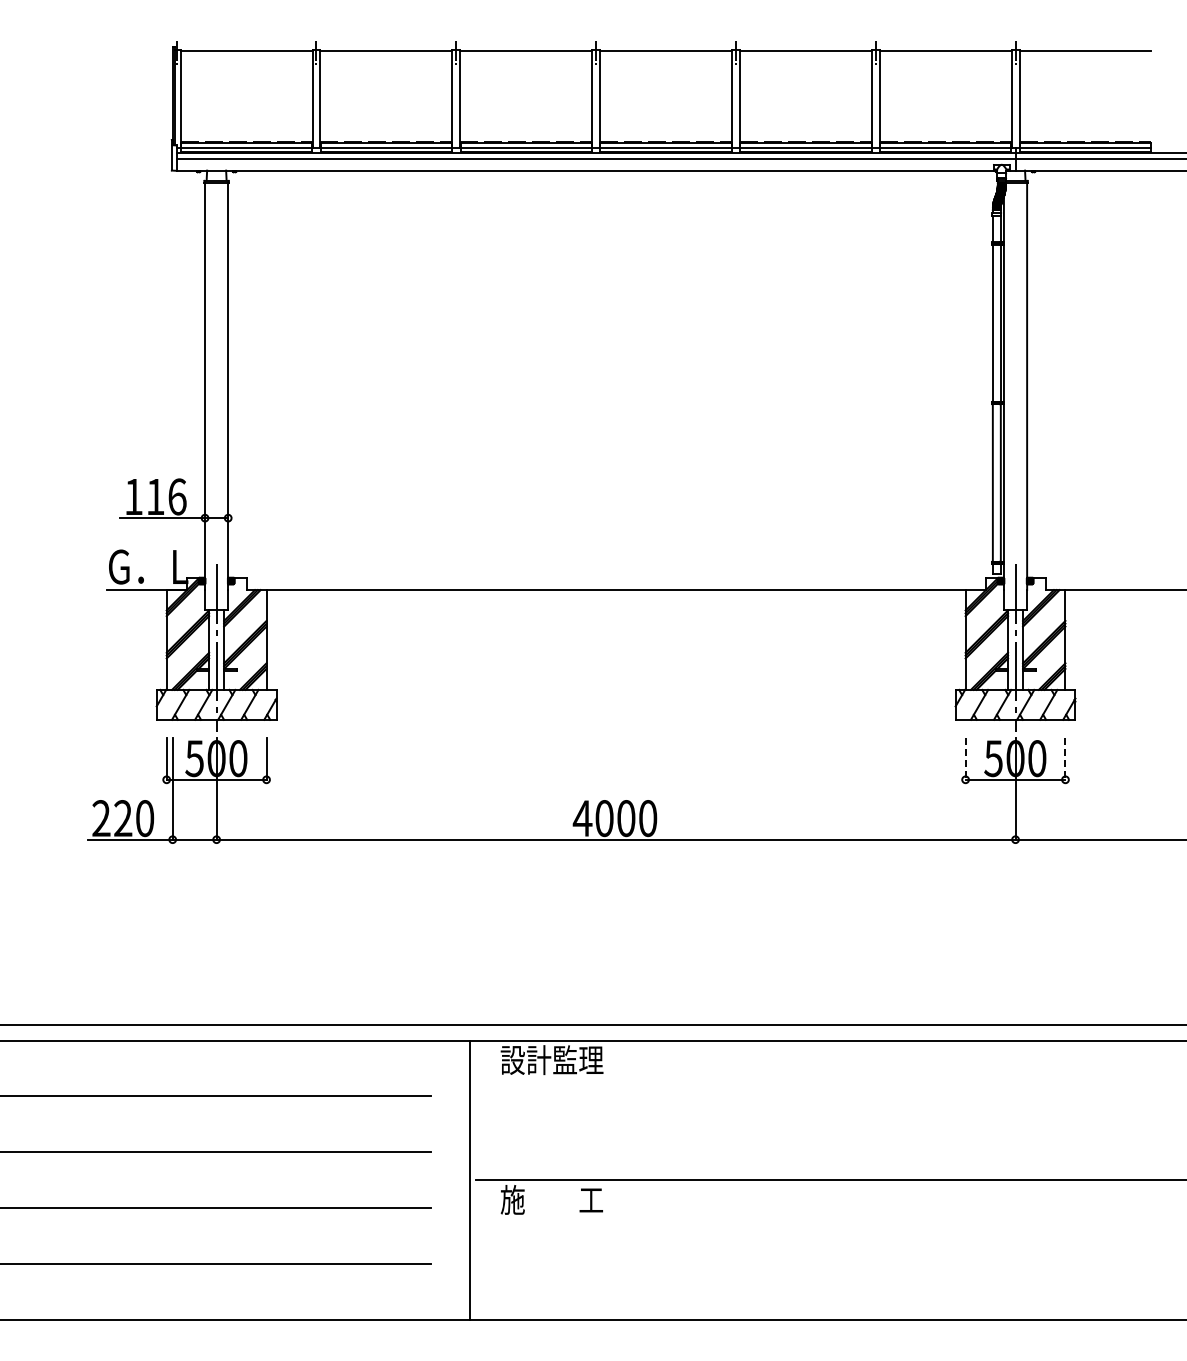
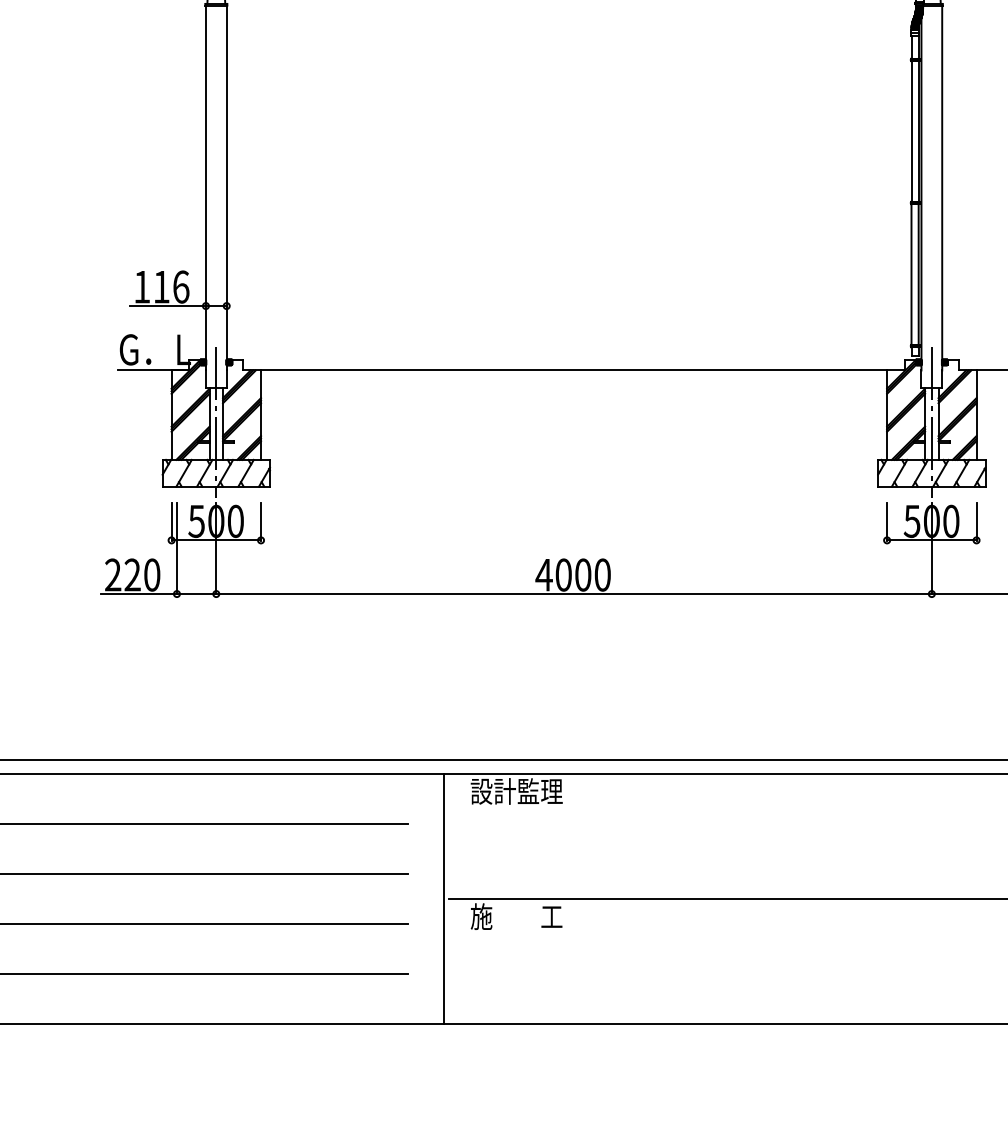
line: (965, 759) -> (887, 522), dashed -> solid
line: (1065, 759) -> (976, 522), dashed -> solid

